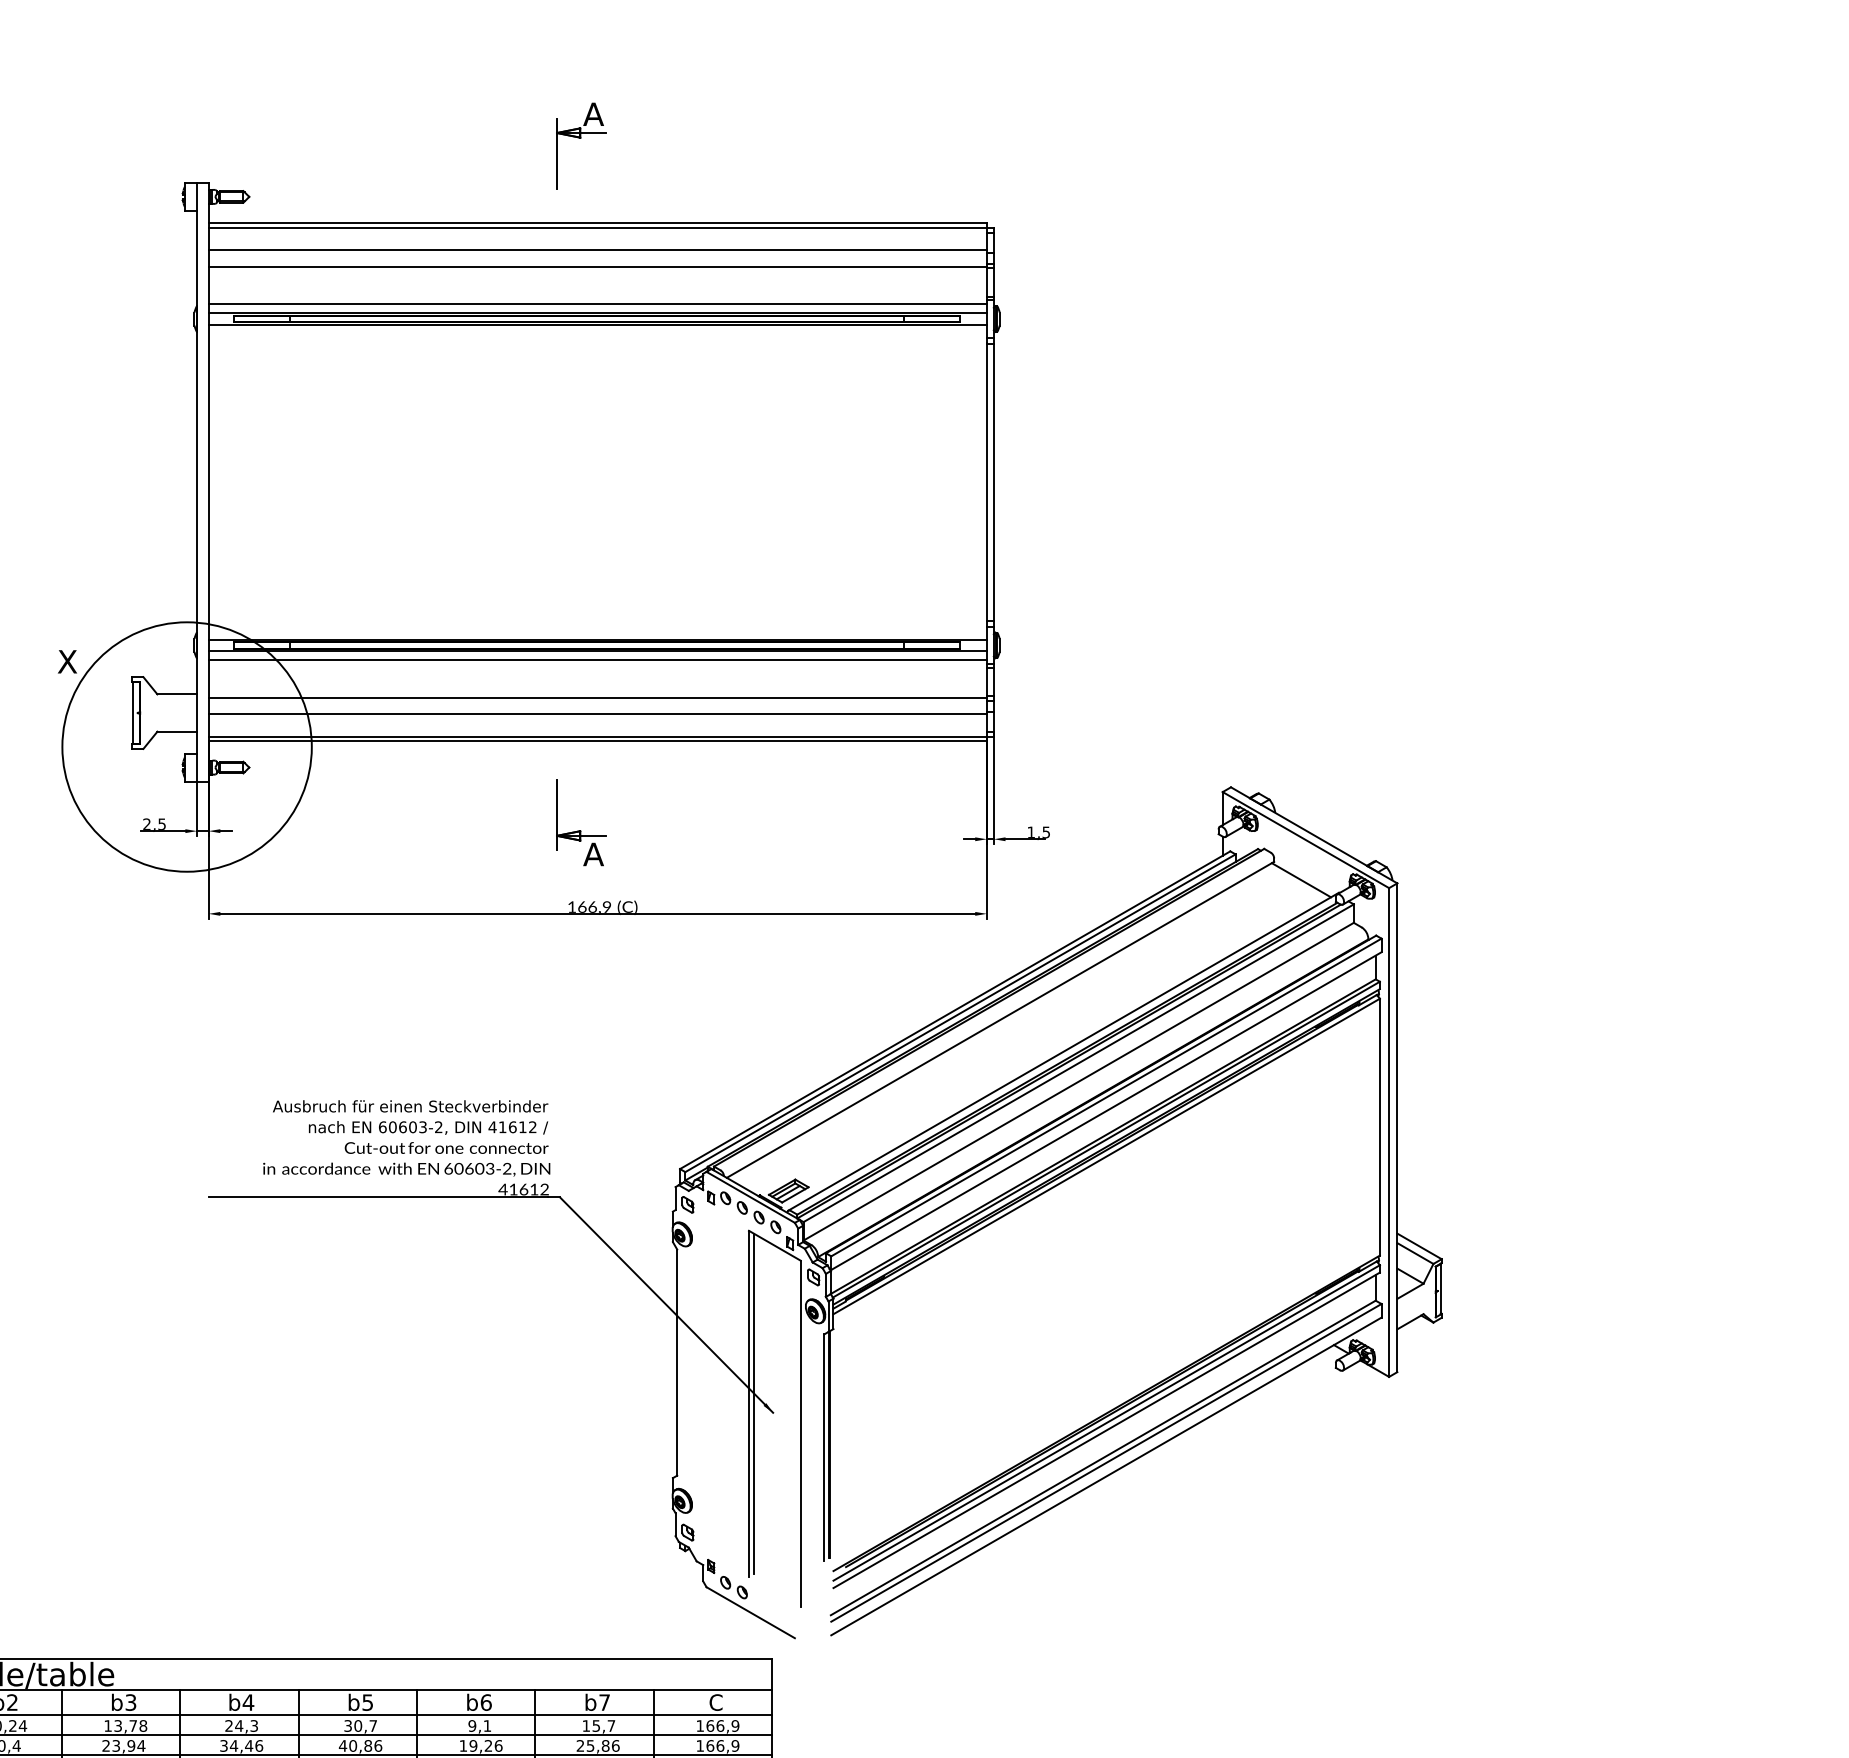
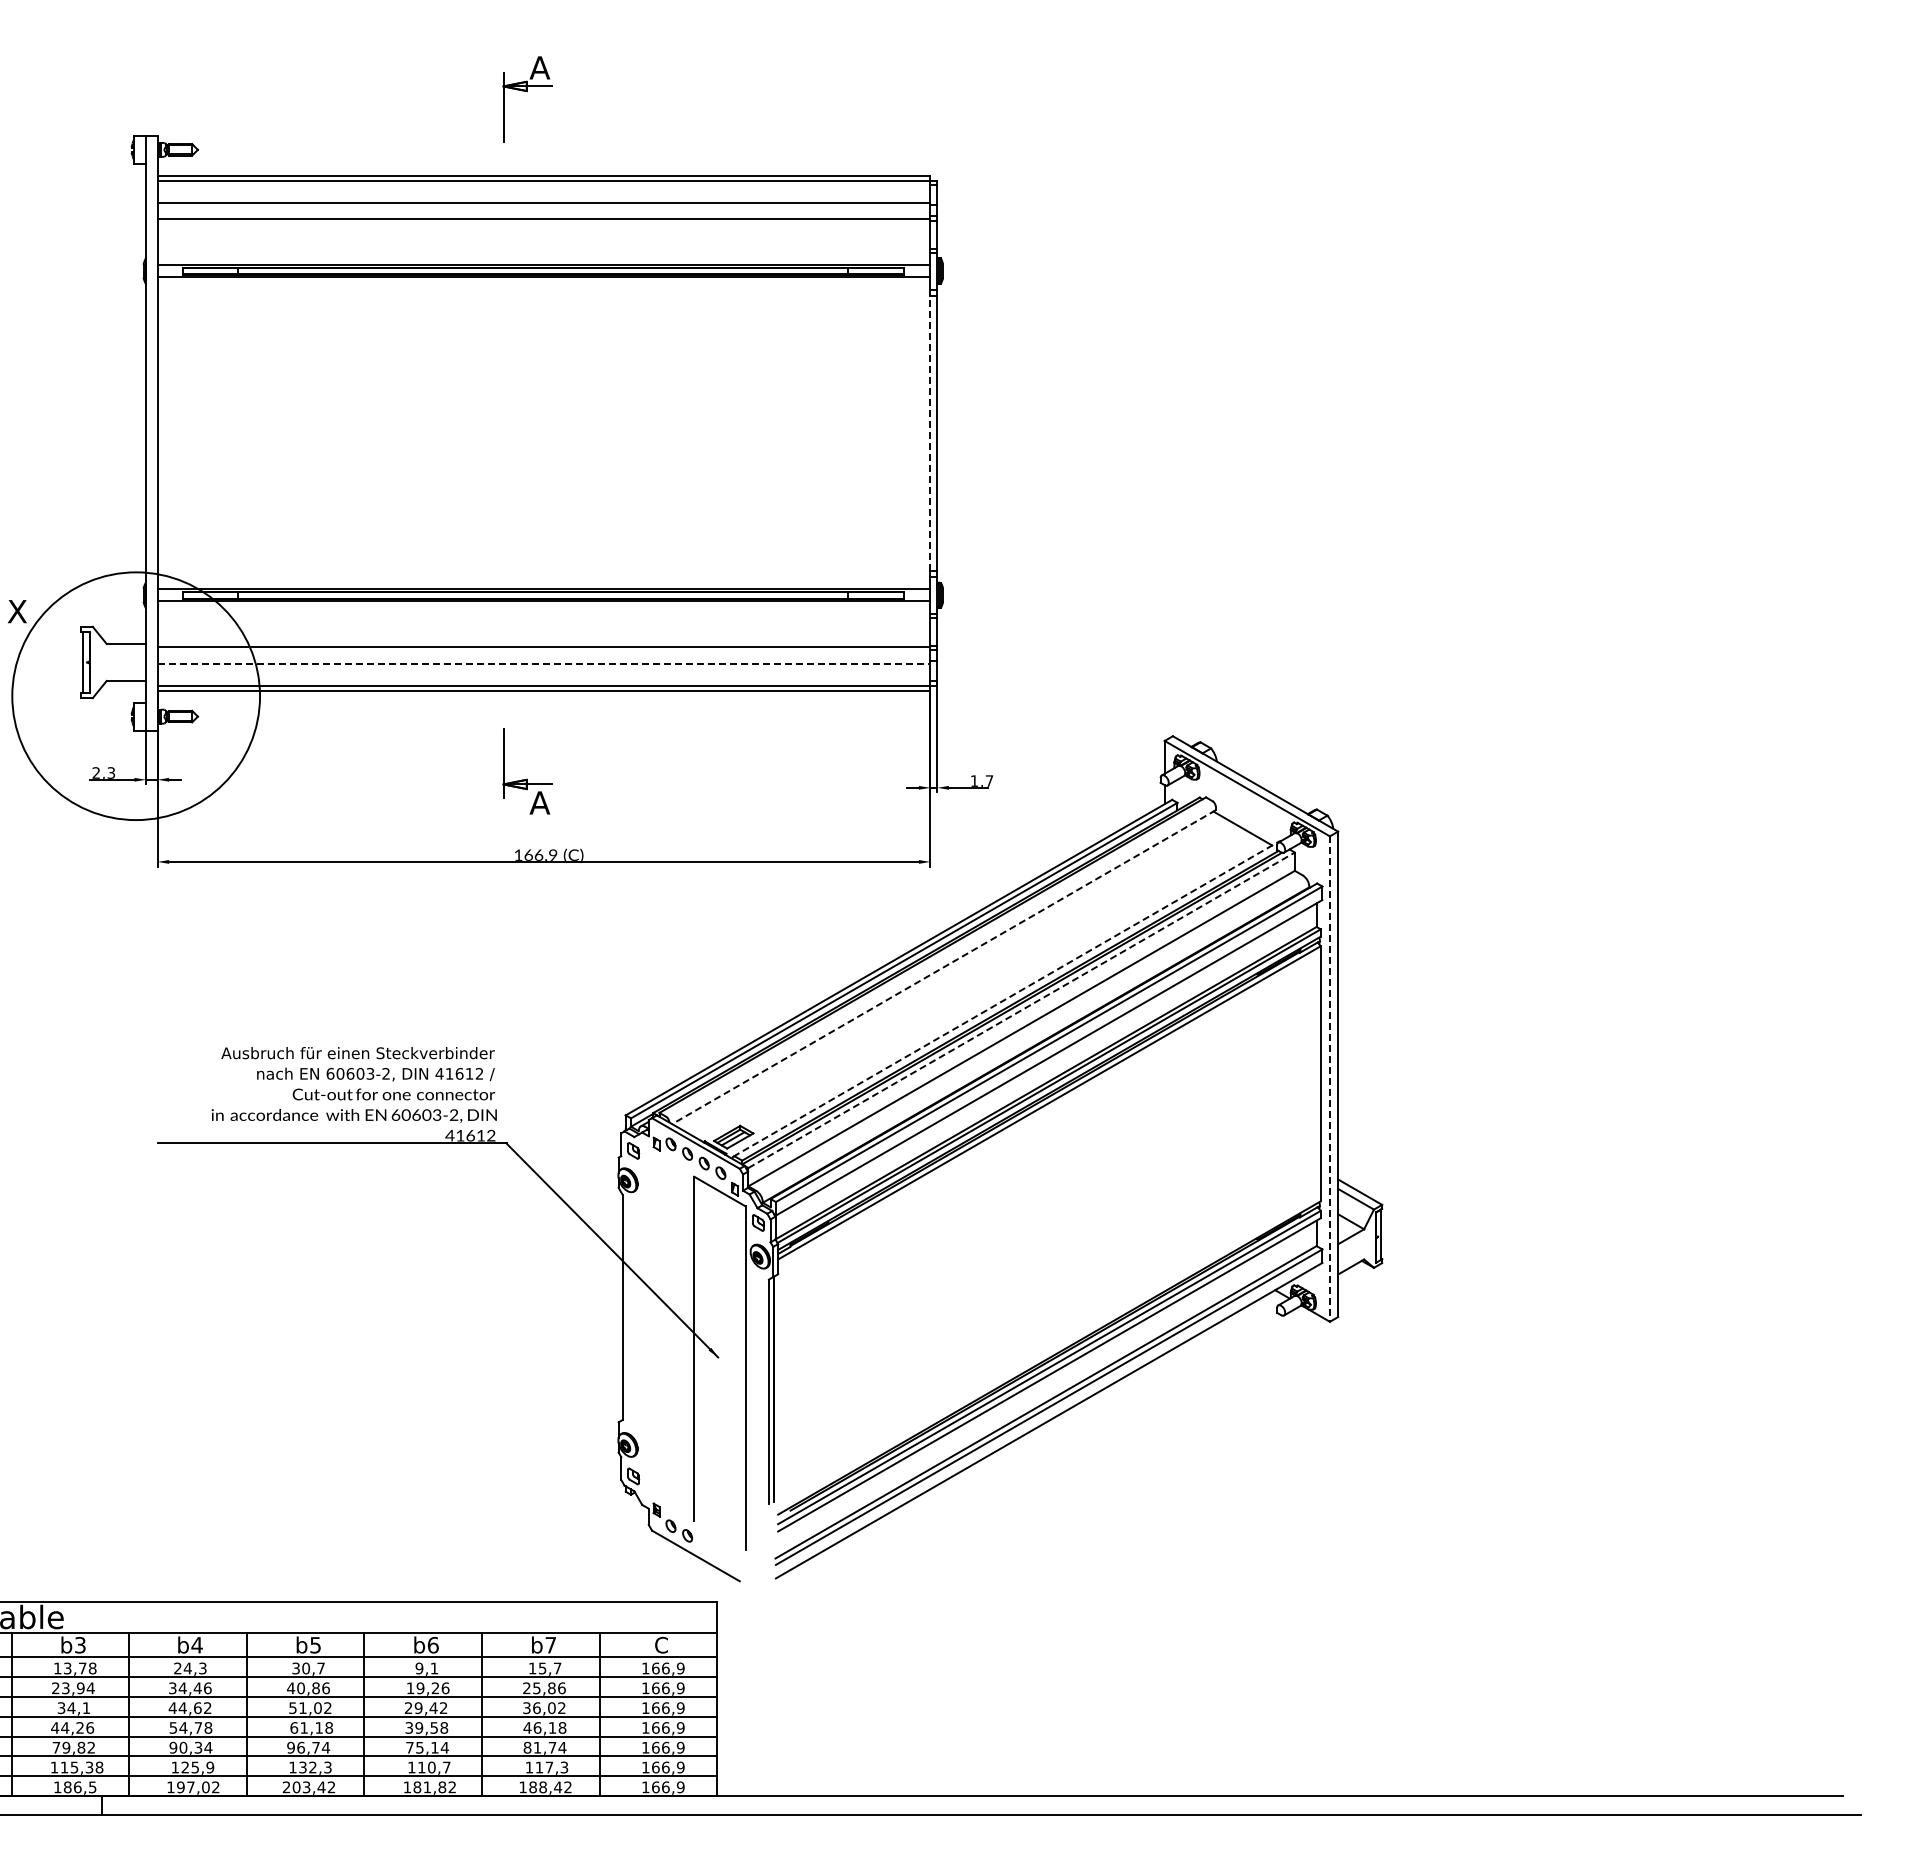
line: (597, 304) -> (543, 256), removed
line: (986, 481) -> (930, 432), solid -> dashed
line: (597, 660) -> (543, 610), removed
line: (598, 714) -> (544, 663), solid -> dashed
text: (162, 823) -> (111, 772), 2,5 -> 2,3
text: (1046, 831) -> (989, 780), 1,5 -> 1,7
line: (1000, 1020) -> (943, 967), solid -> dashed
line: (1063, 1051) -> (1006, 998), solid -> dashed
line: (1078, 1063) -> (1021, 1010), solid -> dashed
line: (1388, 1132) -> (1329, 1079), solid -> dashed
line: (754, 1403) -> (699, 1348), removed

